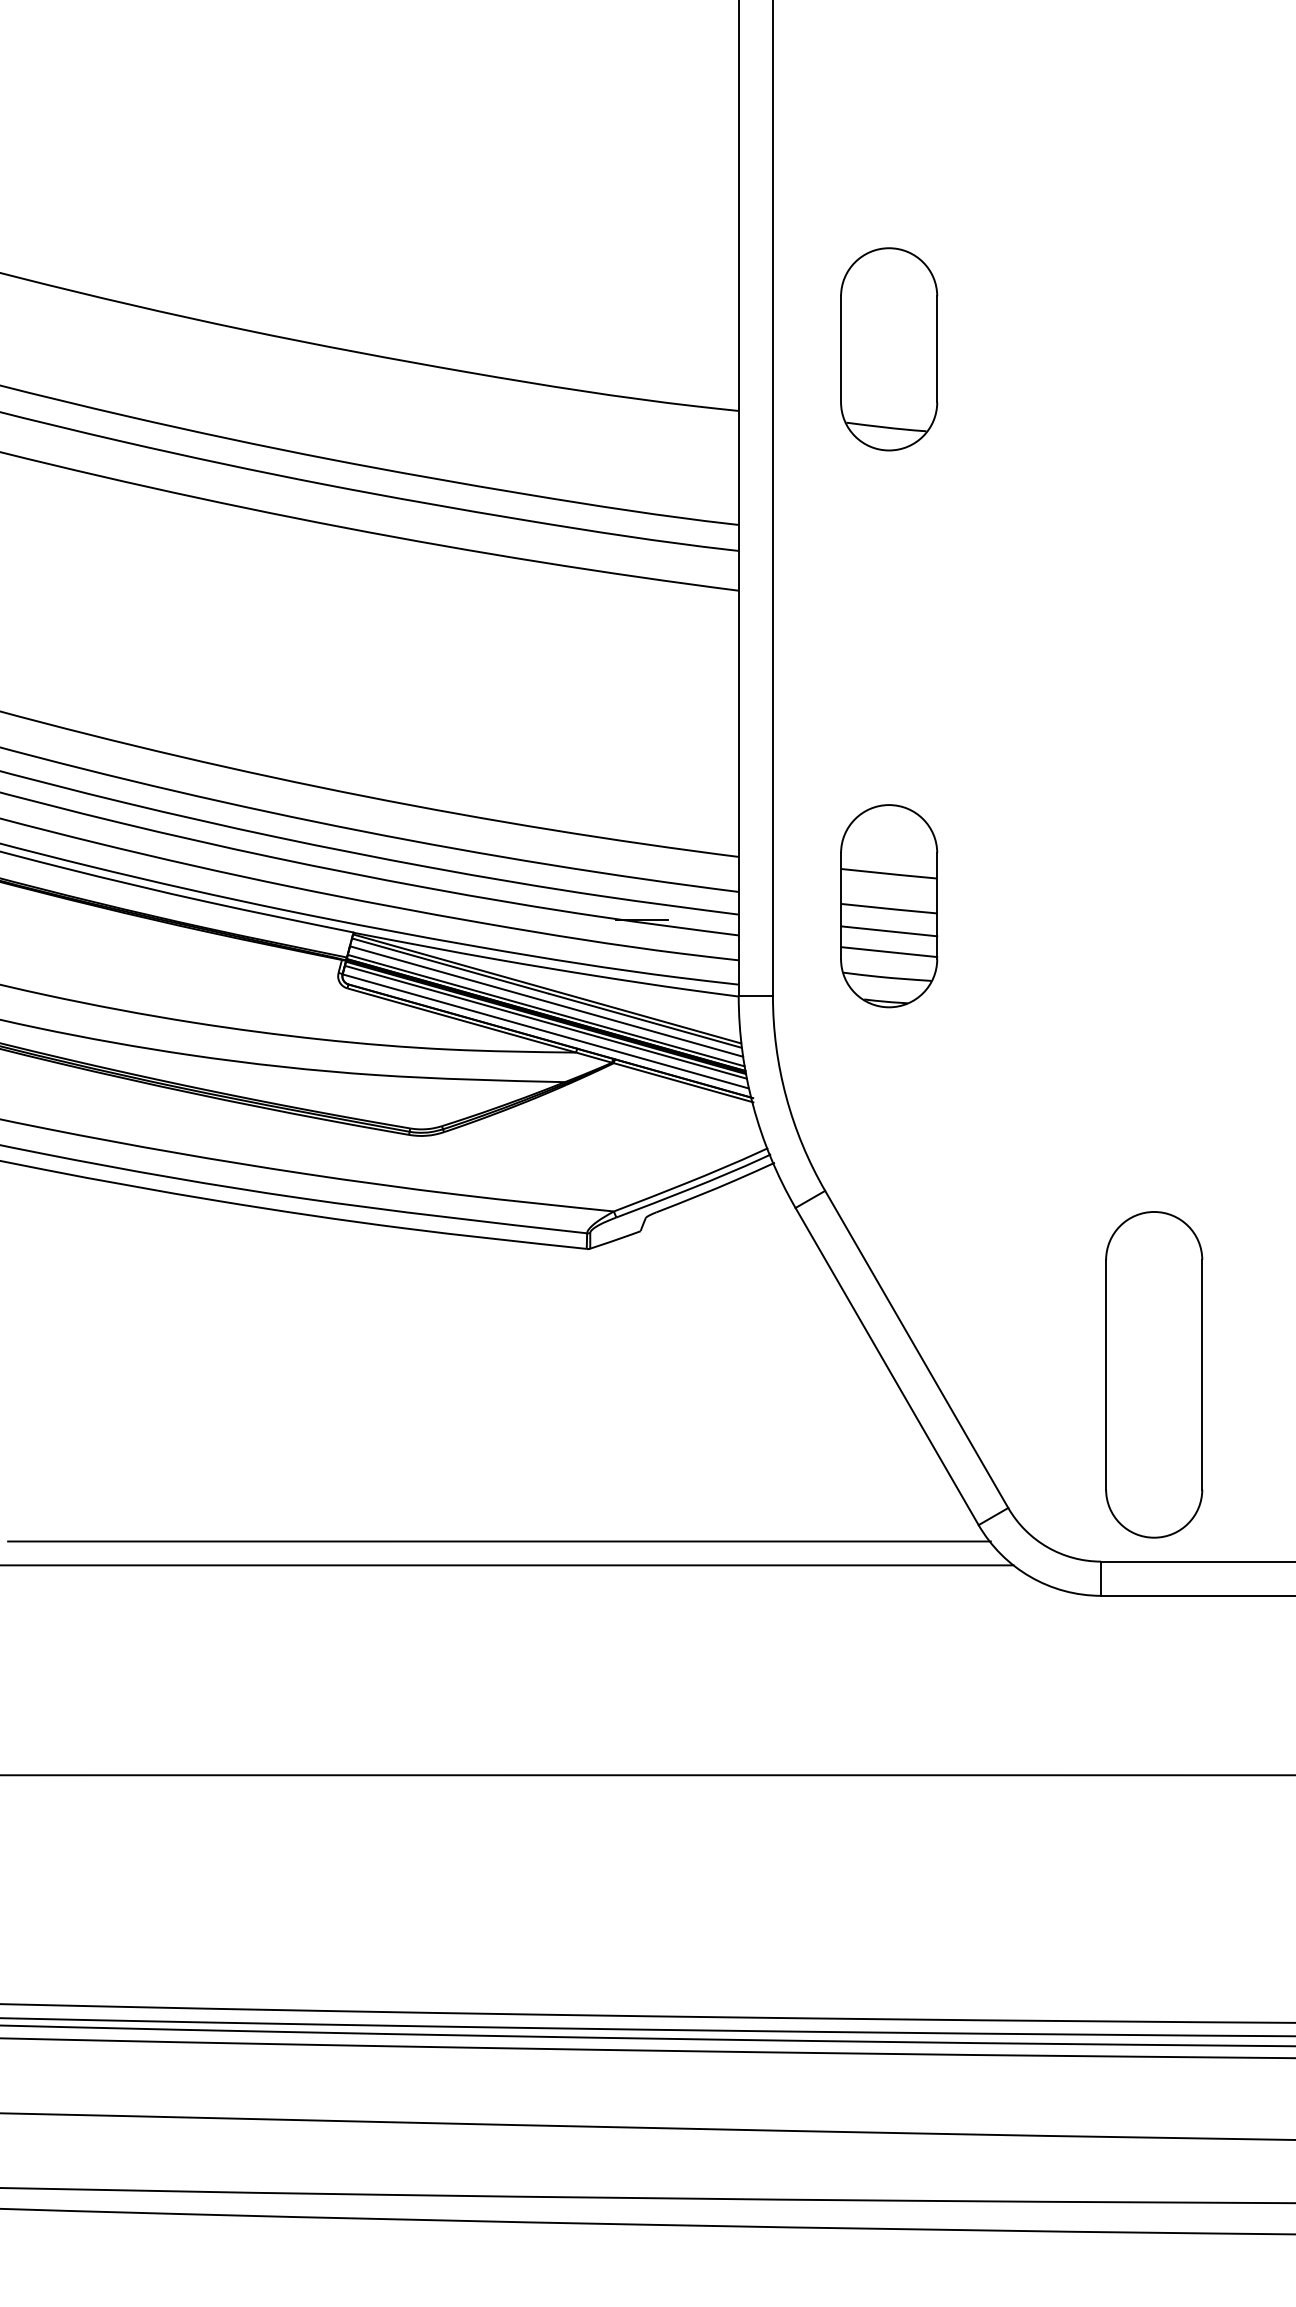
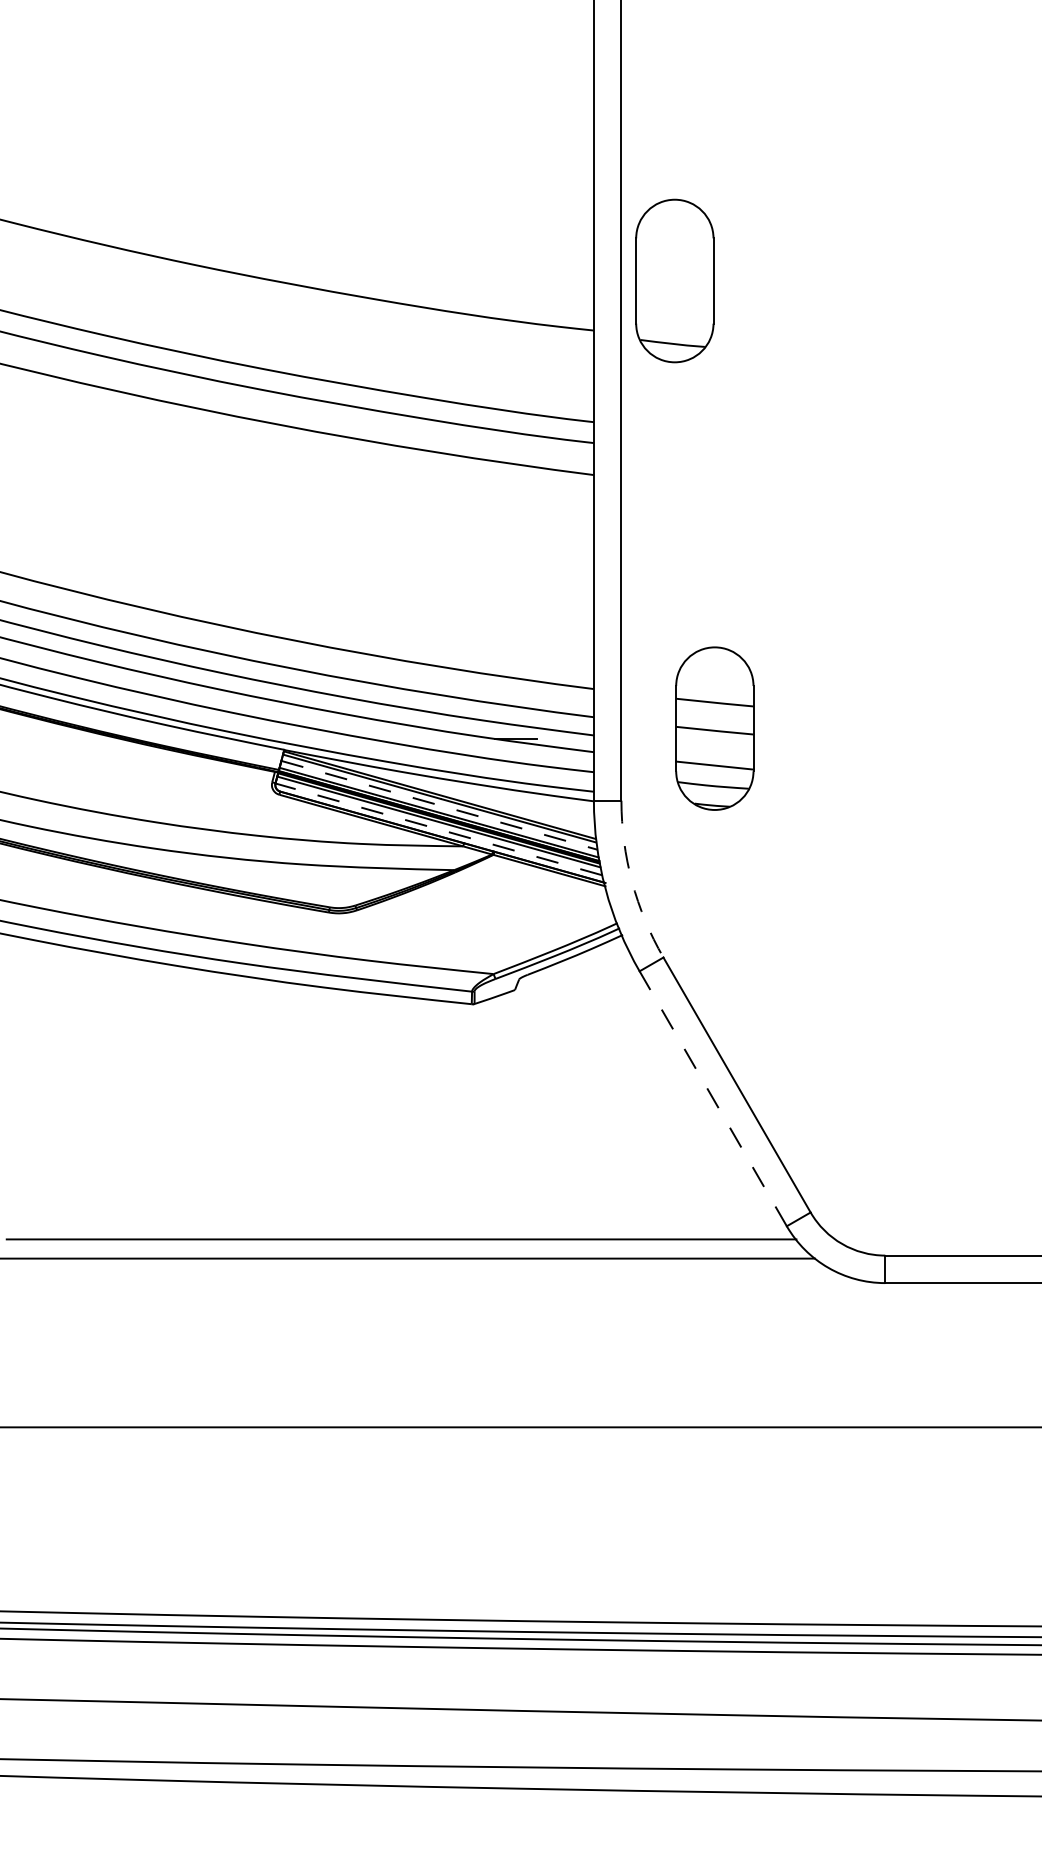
part: (888, 348) -> (674, 280), moved
line: (888, 930) -> (714, 748), removed
line: (546, 1001) -> (439, 805), solid -> dashed
line: (545, 1031) -> (438, 829), solid -> dashed
arc: (786, 1096) -> (632, 881), solid -> dashed
line: (886, 1366) -> (712, 1098), solid -> dashed
part: (1153, 1374) -> (927, 1105), removed

